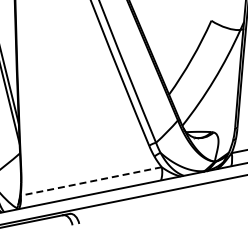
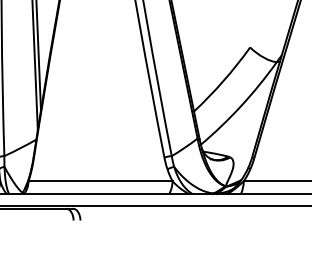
line: (91, 181) -> (100, 181), dashed -> solid

